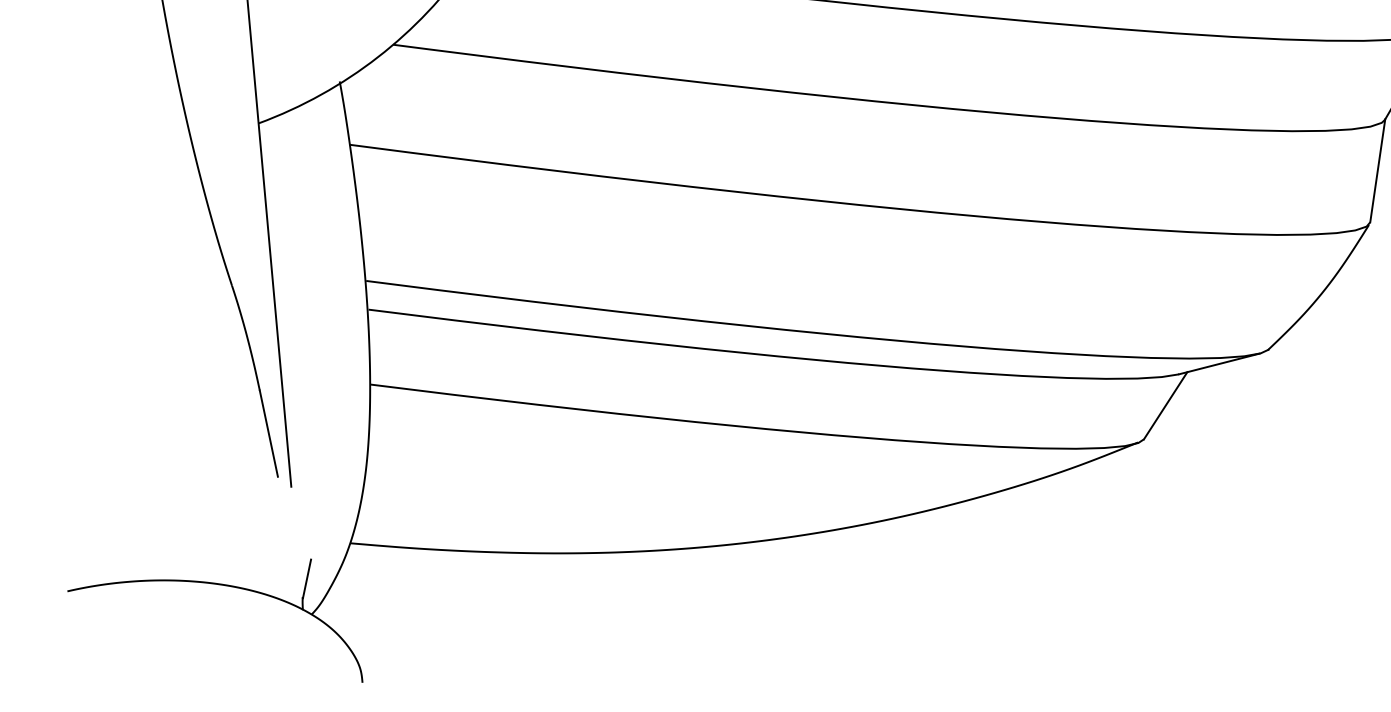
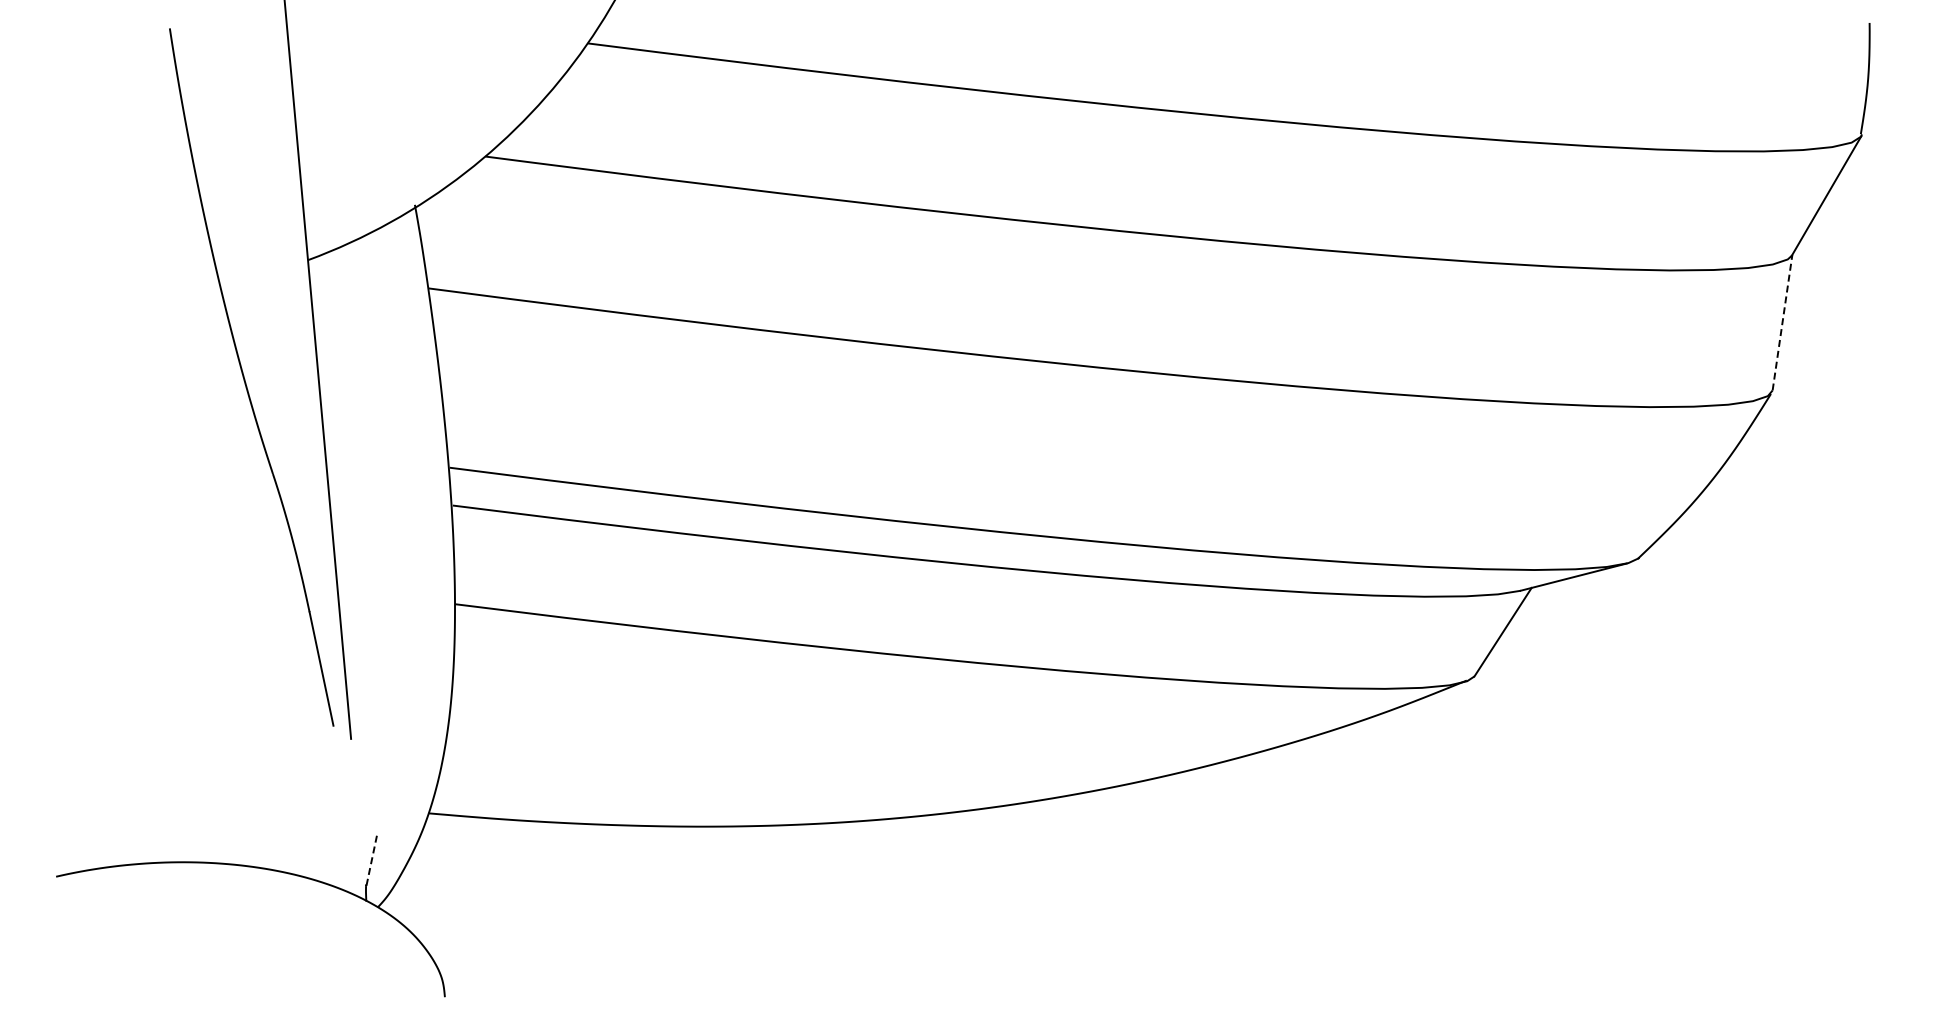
line: (1377, 170) -> (1782, 322), solid -> dashed
line: (306, 579) -> (371, 860), solid -> dashed

